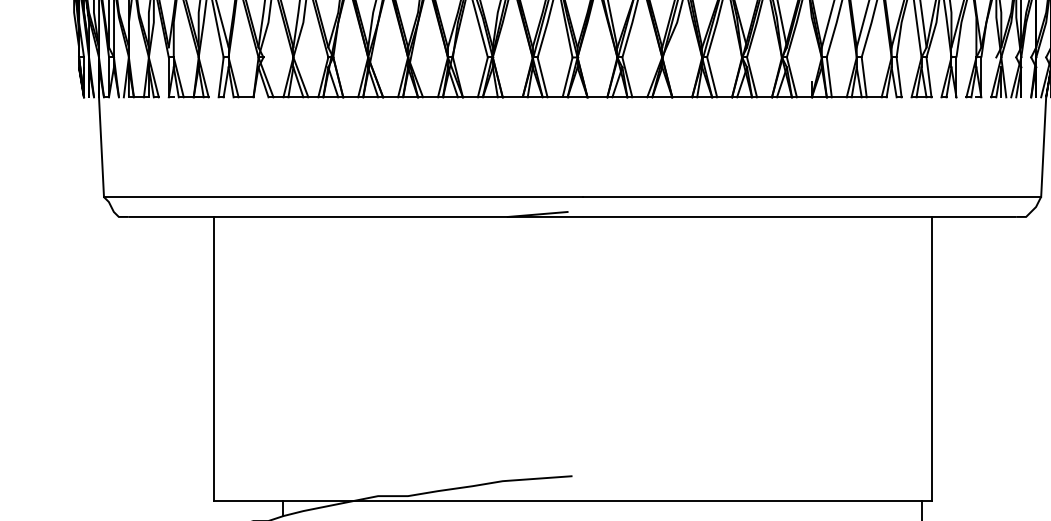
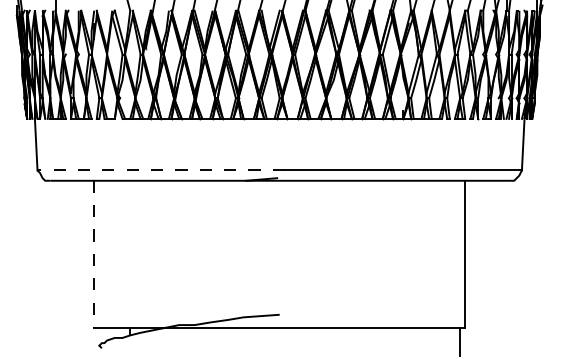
line: (343, 197) -> (161, 170), solid -> dashed
line: (214, 359) -> (94, 254), solid -> dashed

